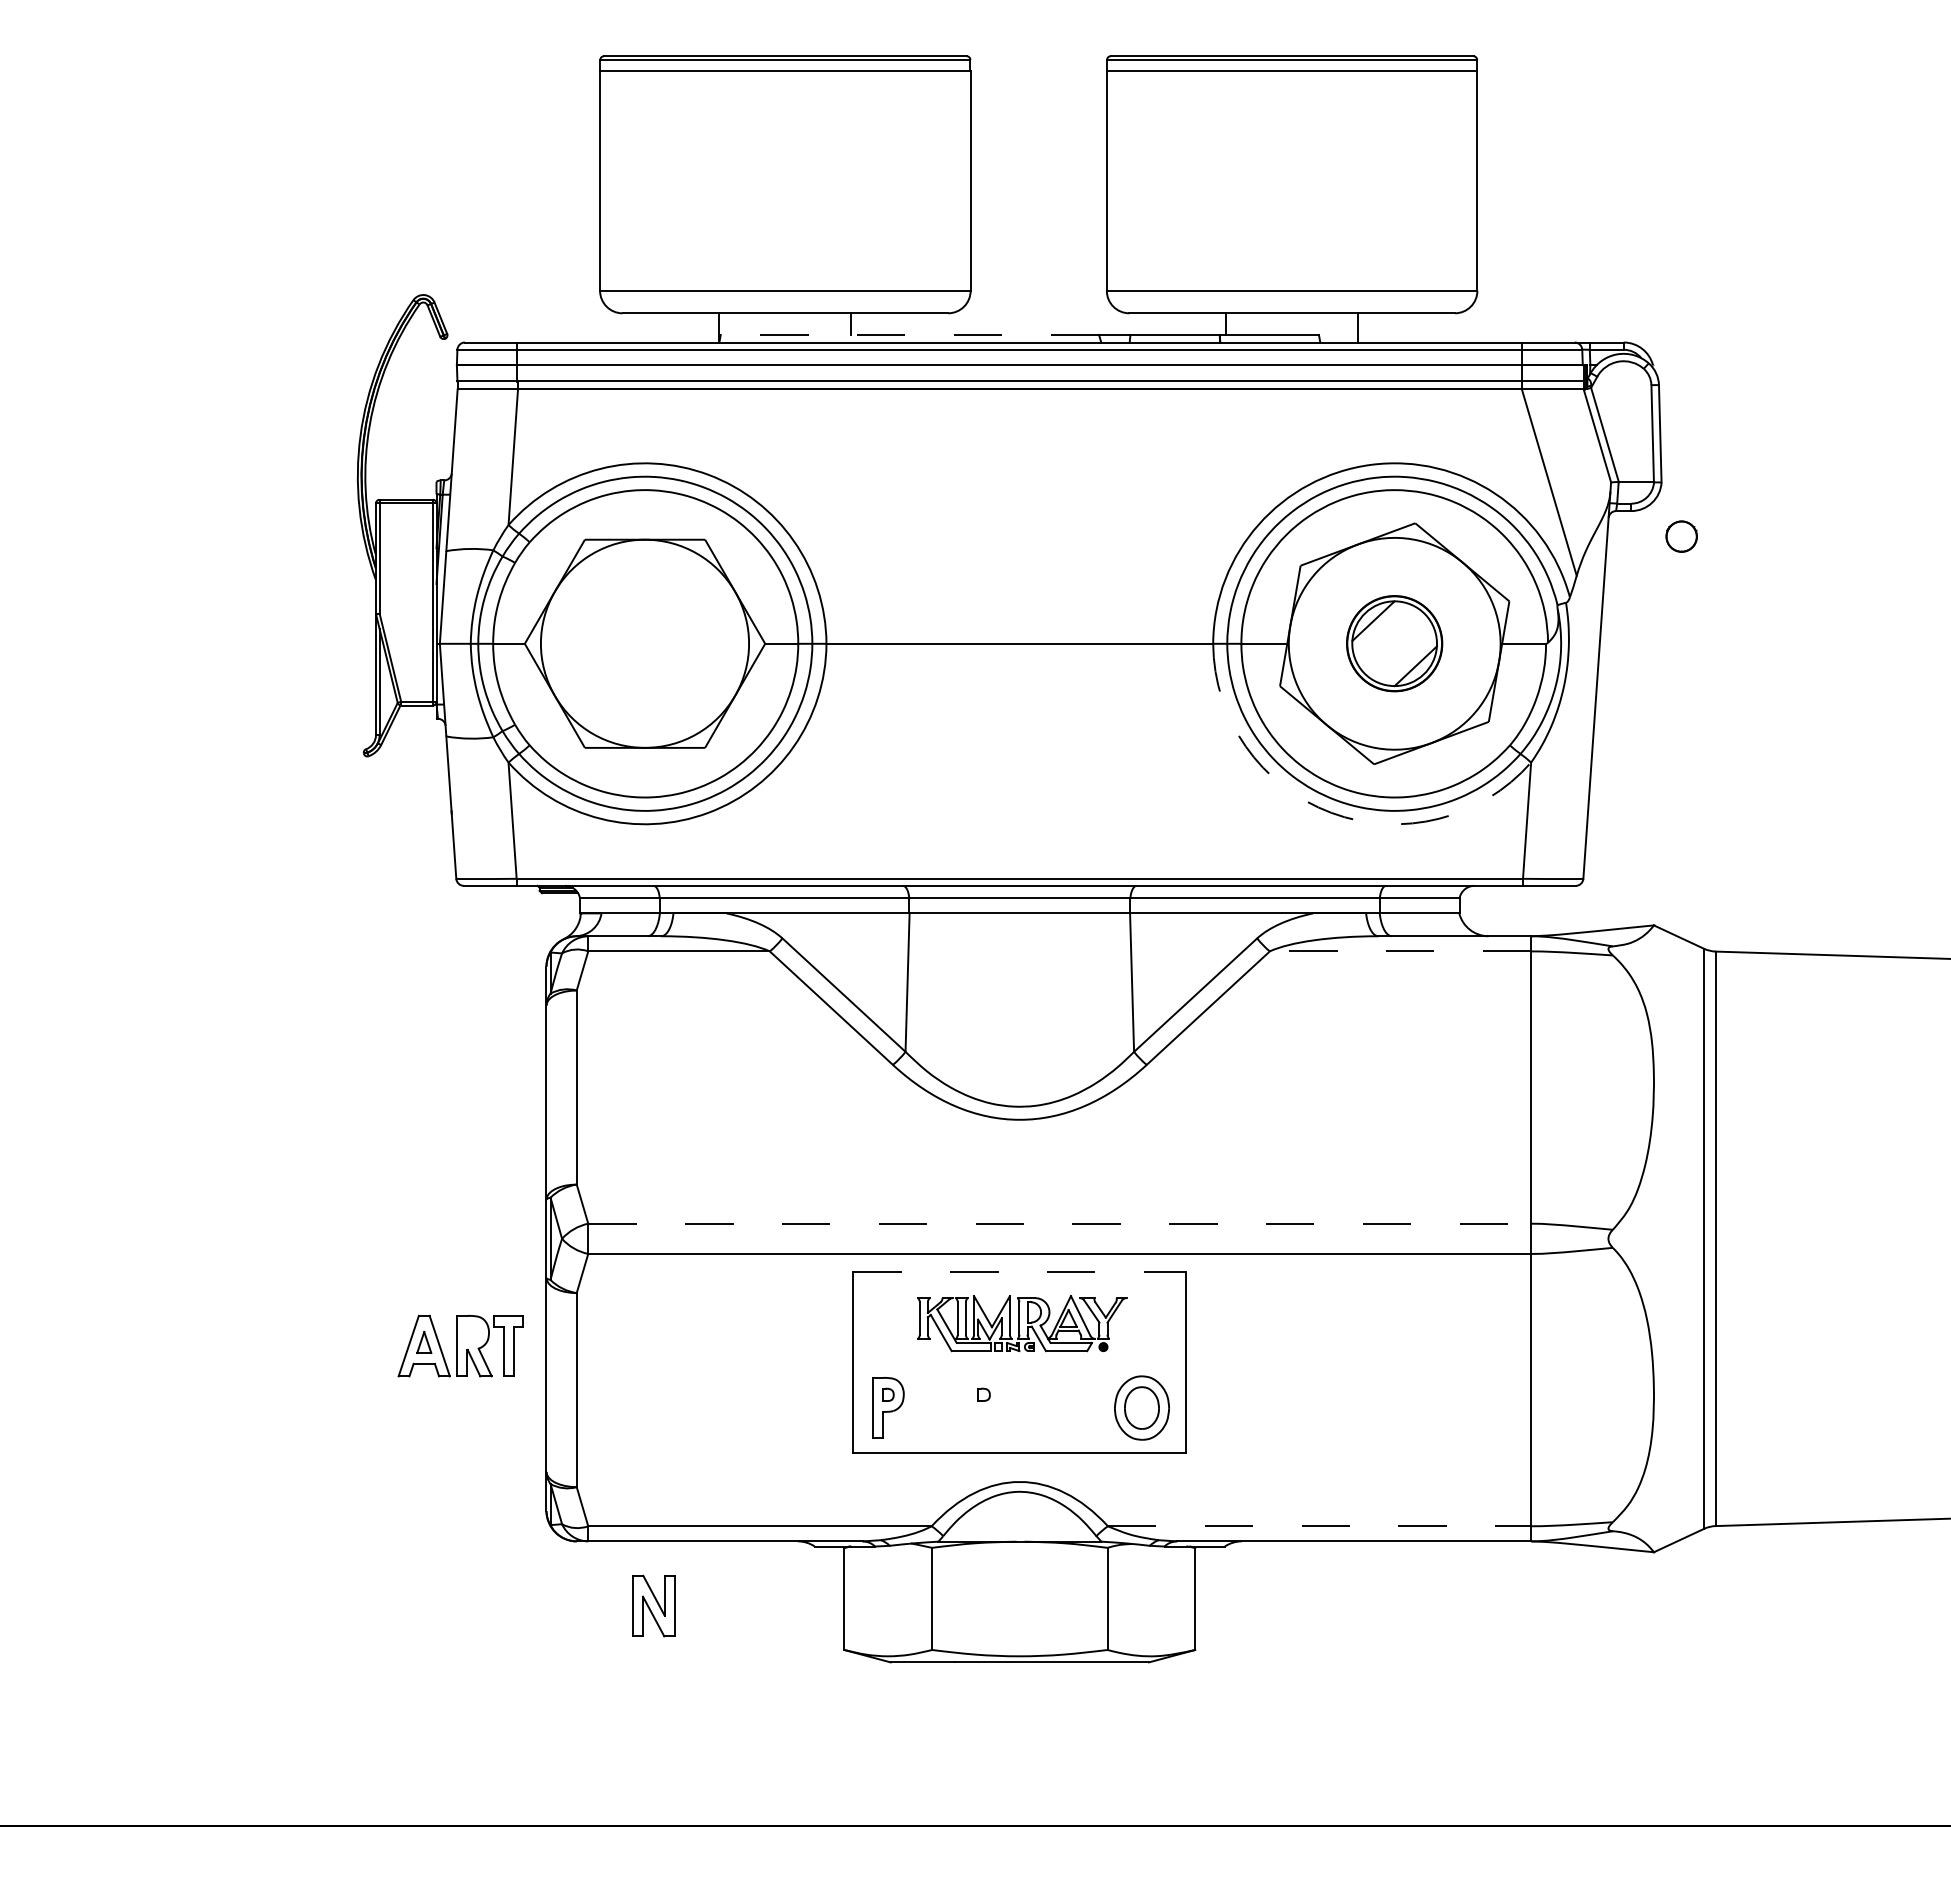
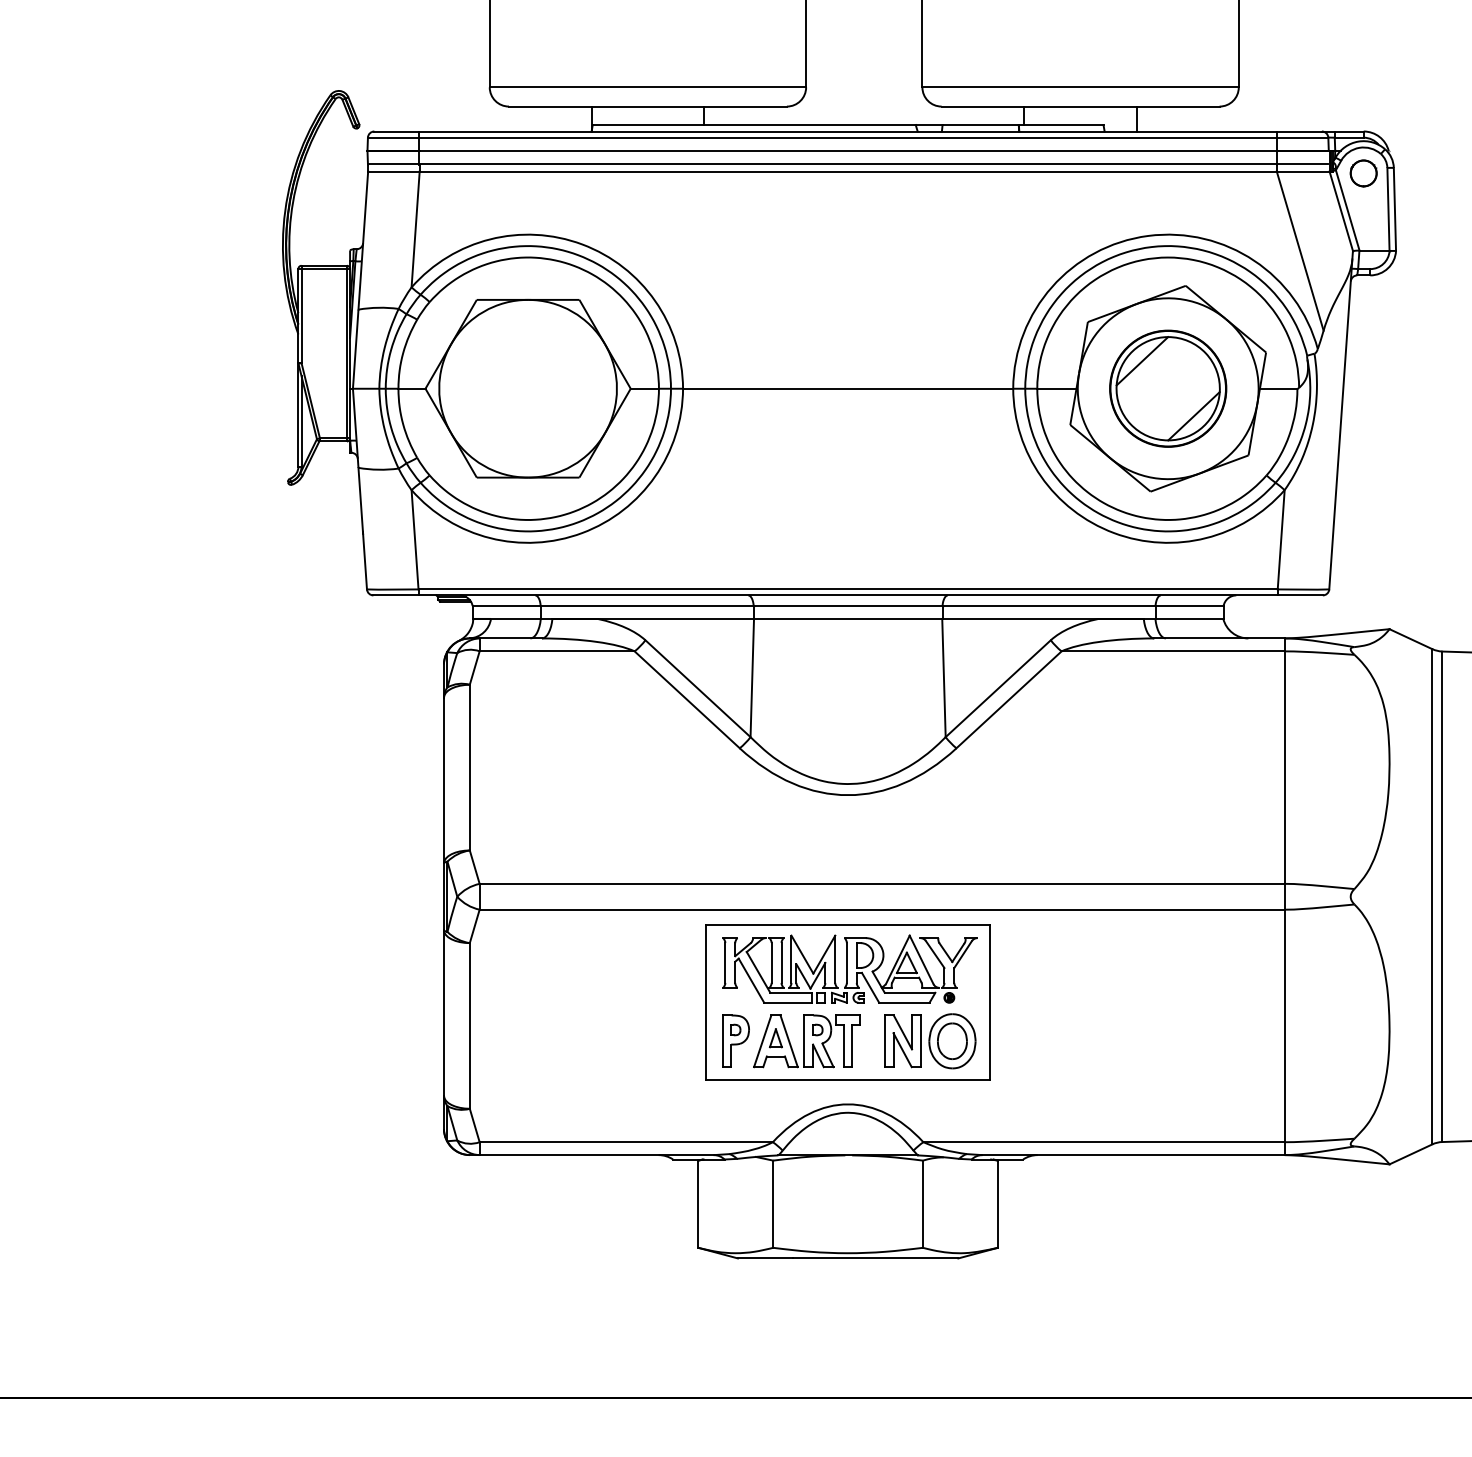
line: (909, 334) -> (753, 124), dashed -> solid
circle: (1681, 536) -> (1363, 173), moved
part: (1394, 643) -> (1168, 388), size x1.43
arc: (1331, 812) -> (1114, 532), dashed -> solid
line: (1400, 951) -> (1173, 651), dashed -> solid
line: (1060, 1223) -> (882, 883), dashed -> solid
line: (1020, 1271) -> (848, 924), dashed -> solid
part: (1021, 1323) -> (849, 969), size x1.43
part: (460, 1345) -> (806, 1040), moved
line: (1319, 1526) -> (1103, 1142), dashed -> solid
part: (653, 1605) -> (902, 1040), moved

